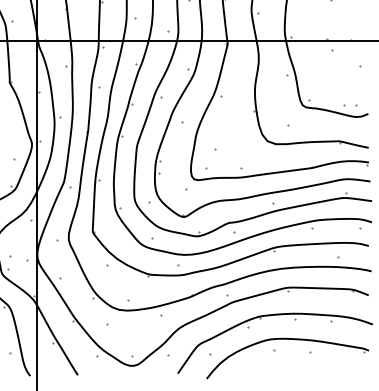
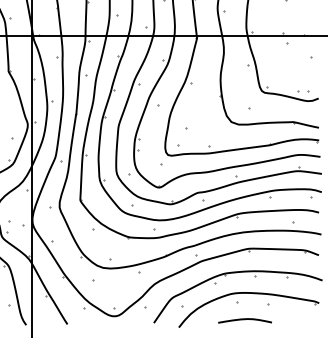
curve: (282, 370) -> (244, 320), added

